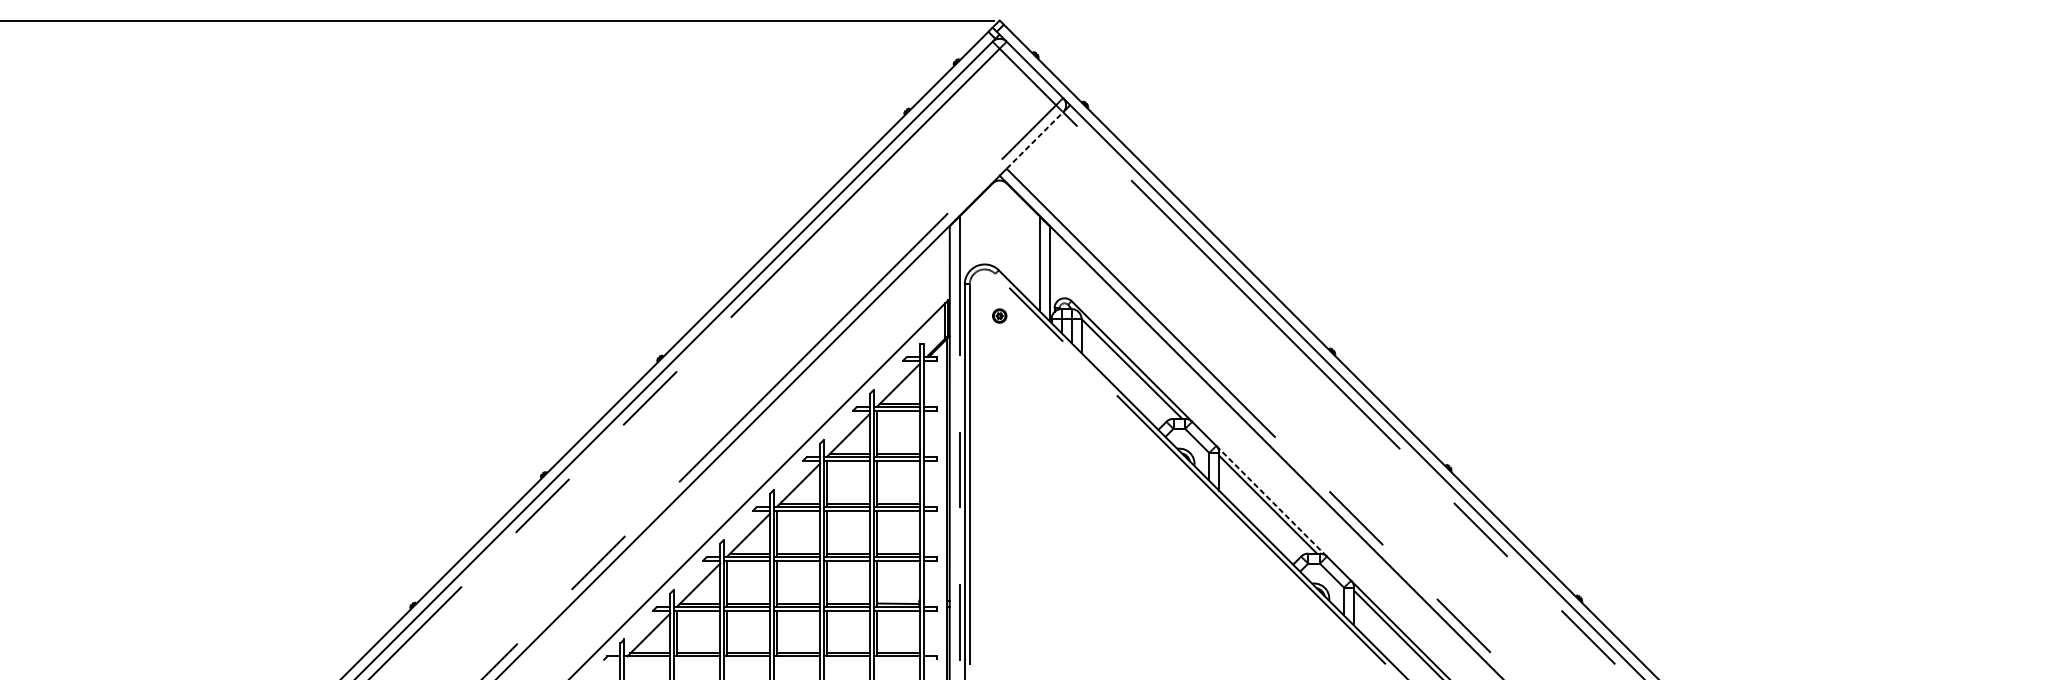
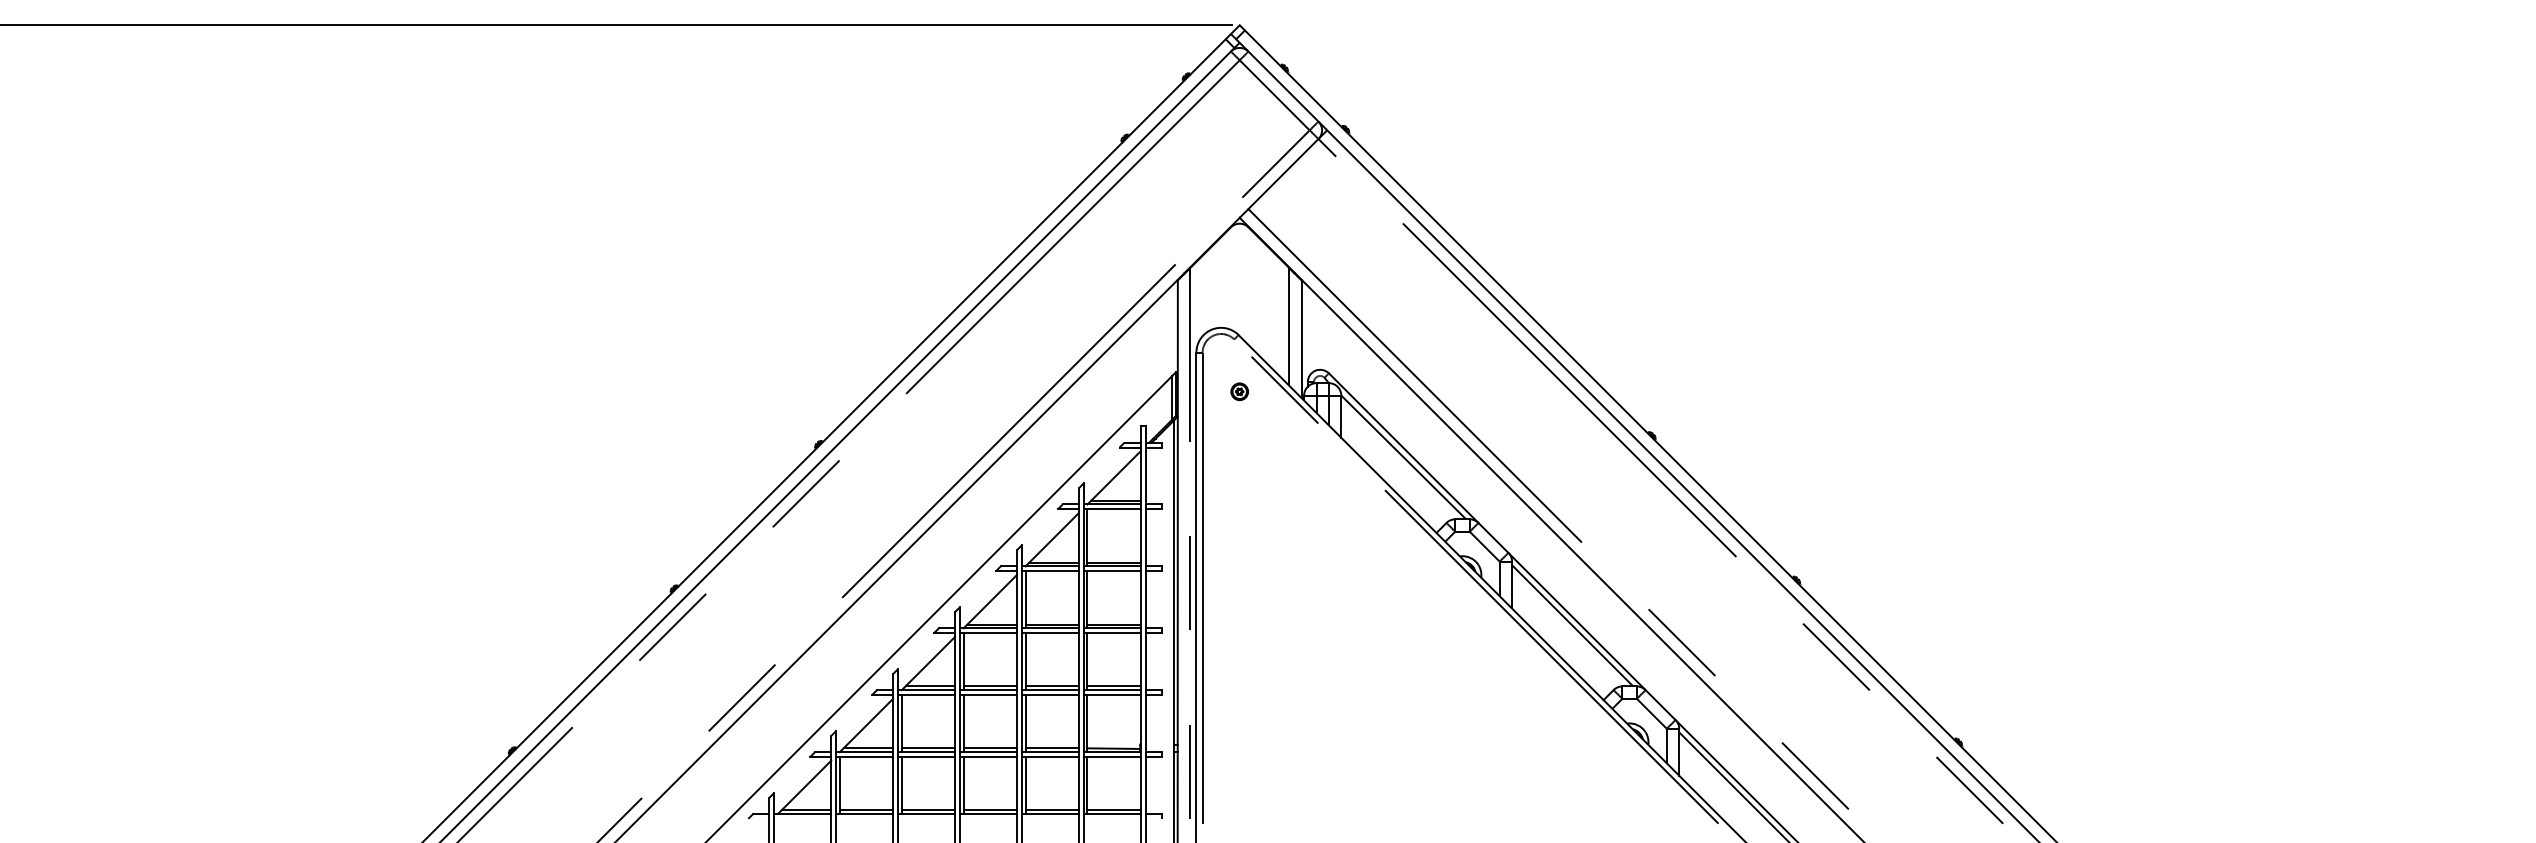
line: (1034, 140) -> (1283, 174), dashed -> solid
line: (1272, 501) -> (1577, 621), dashed -> solid

